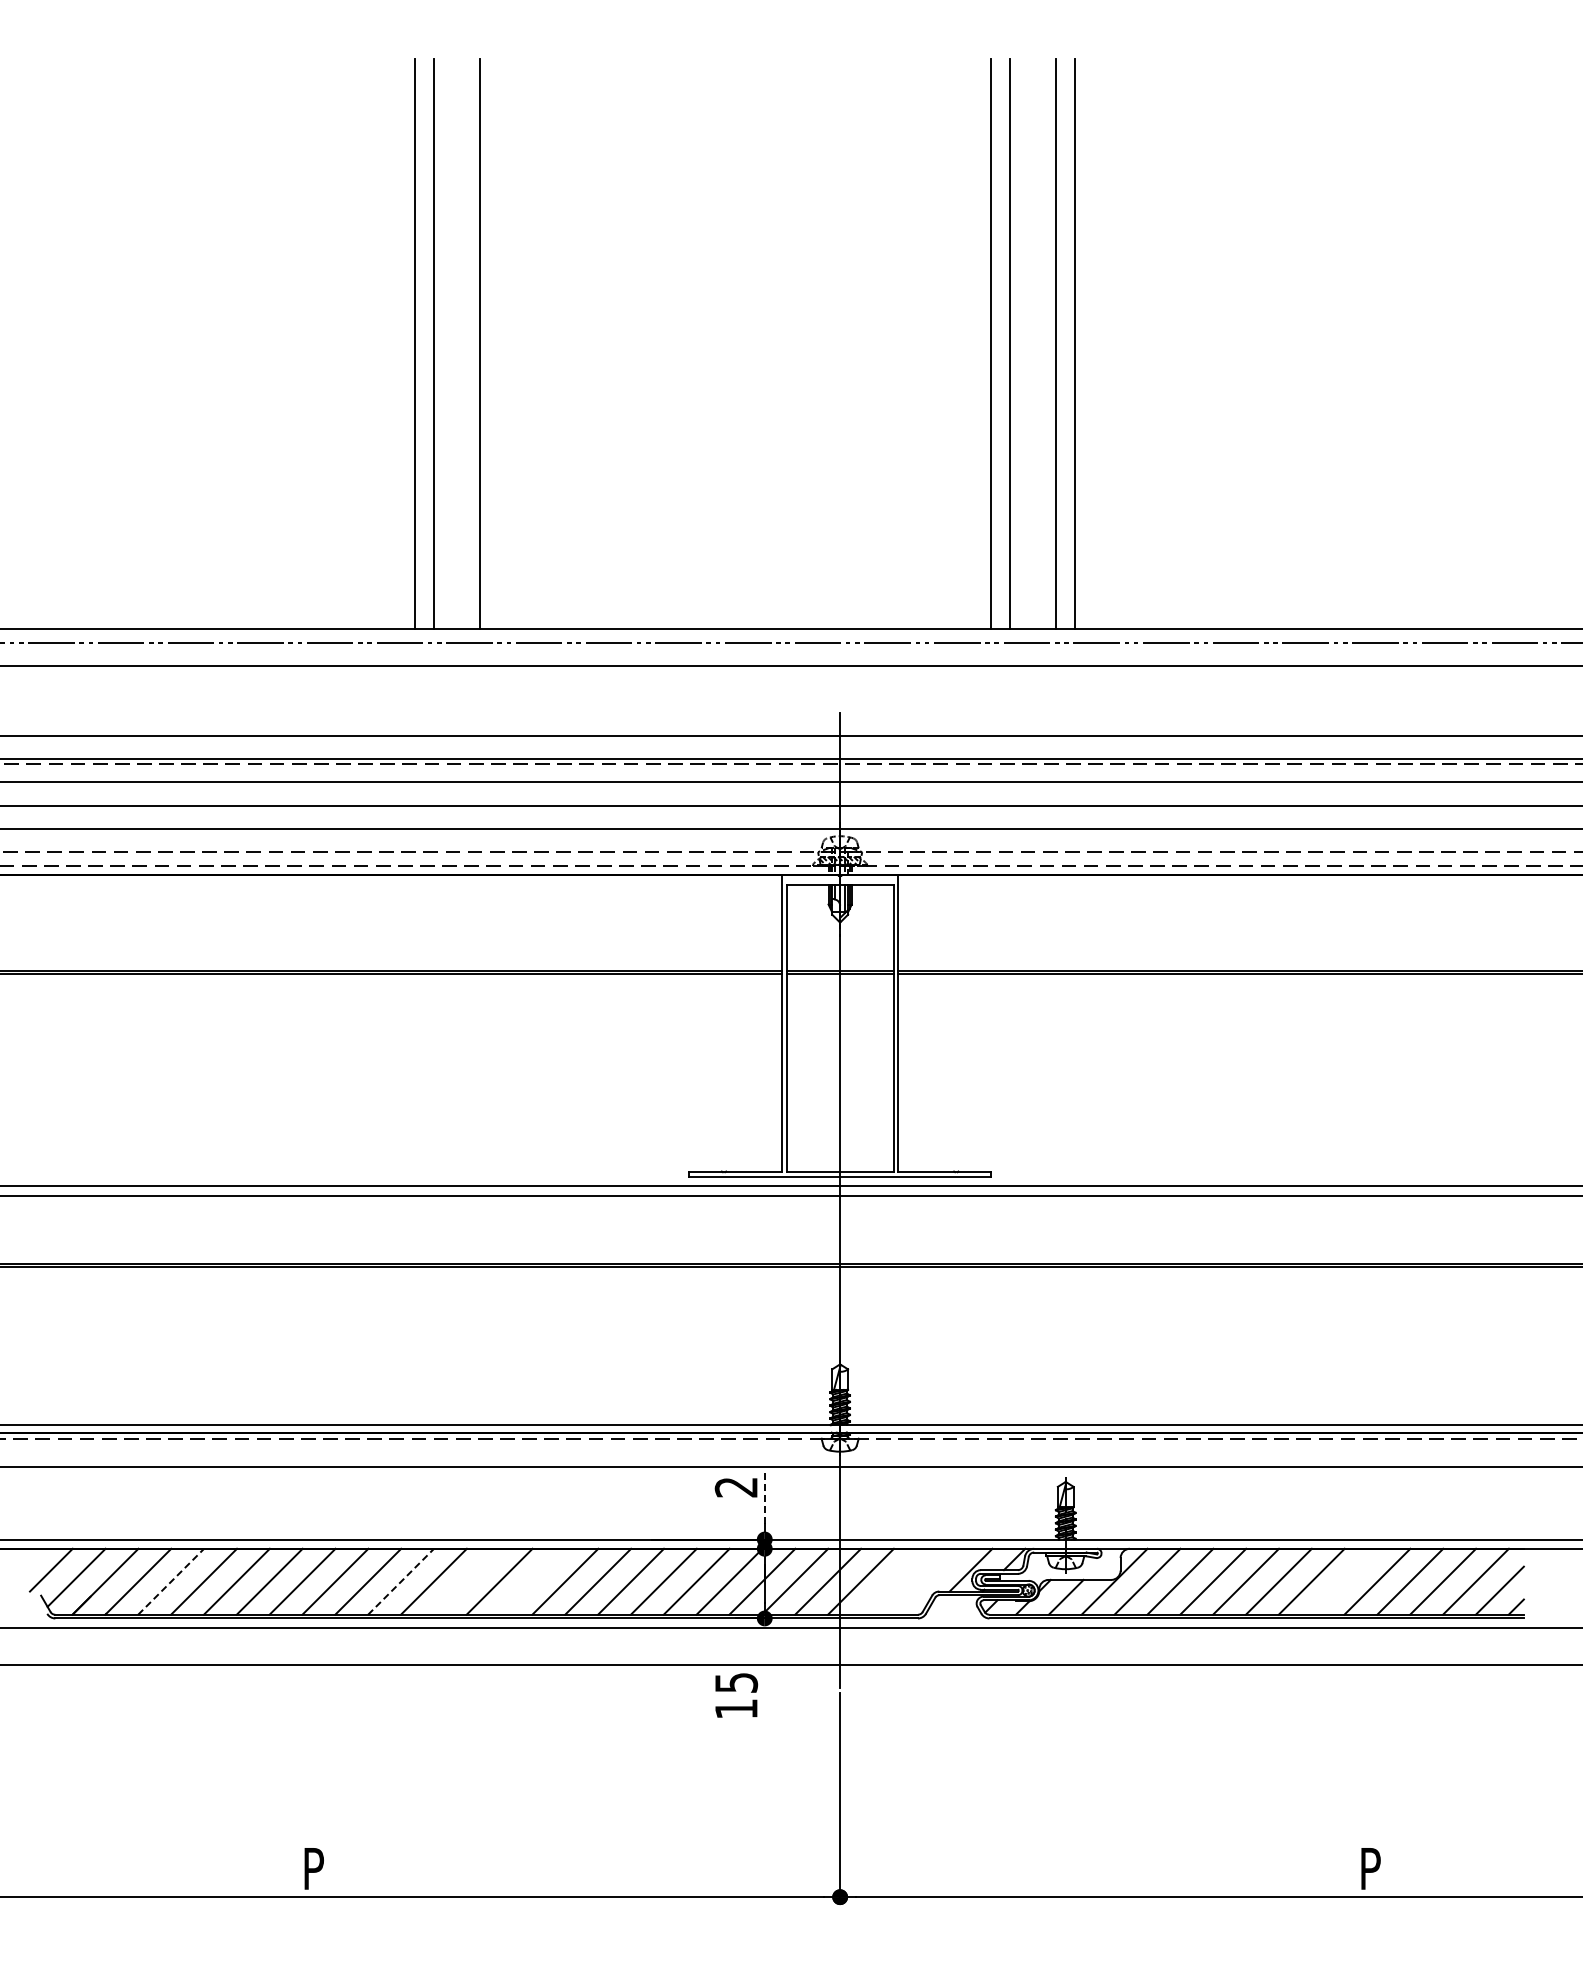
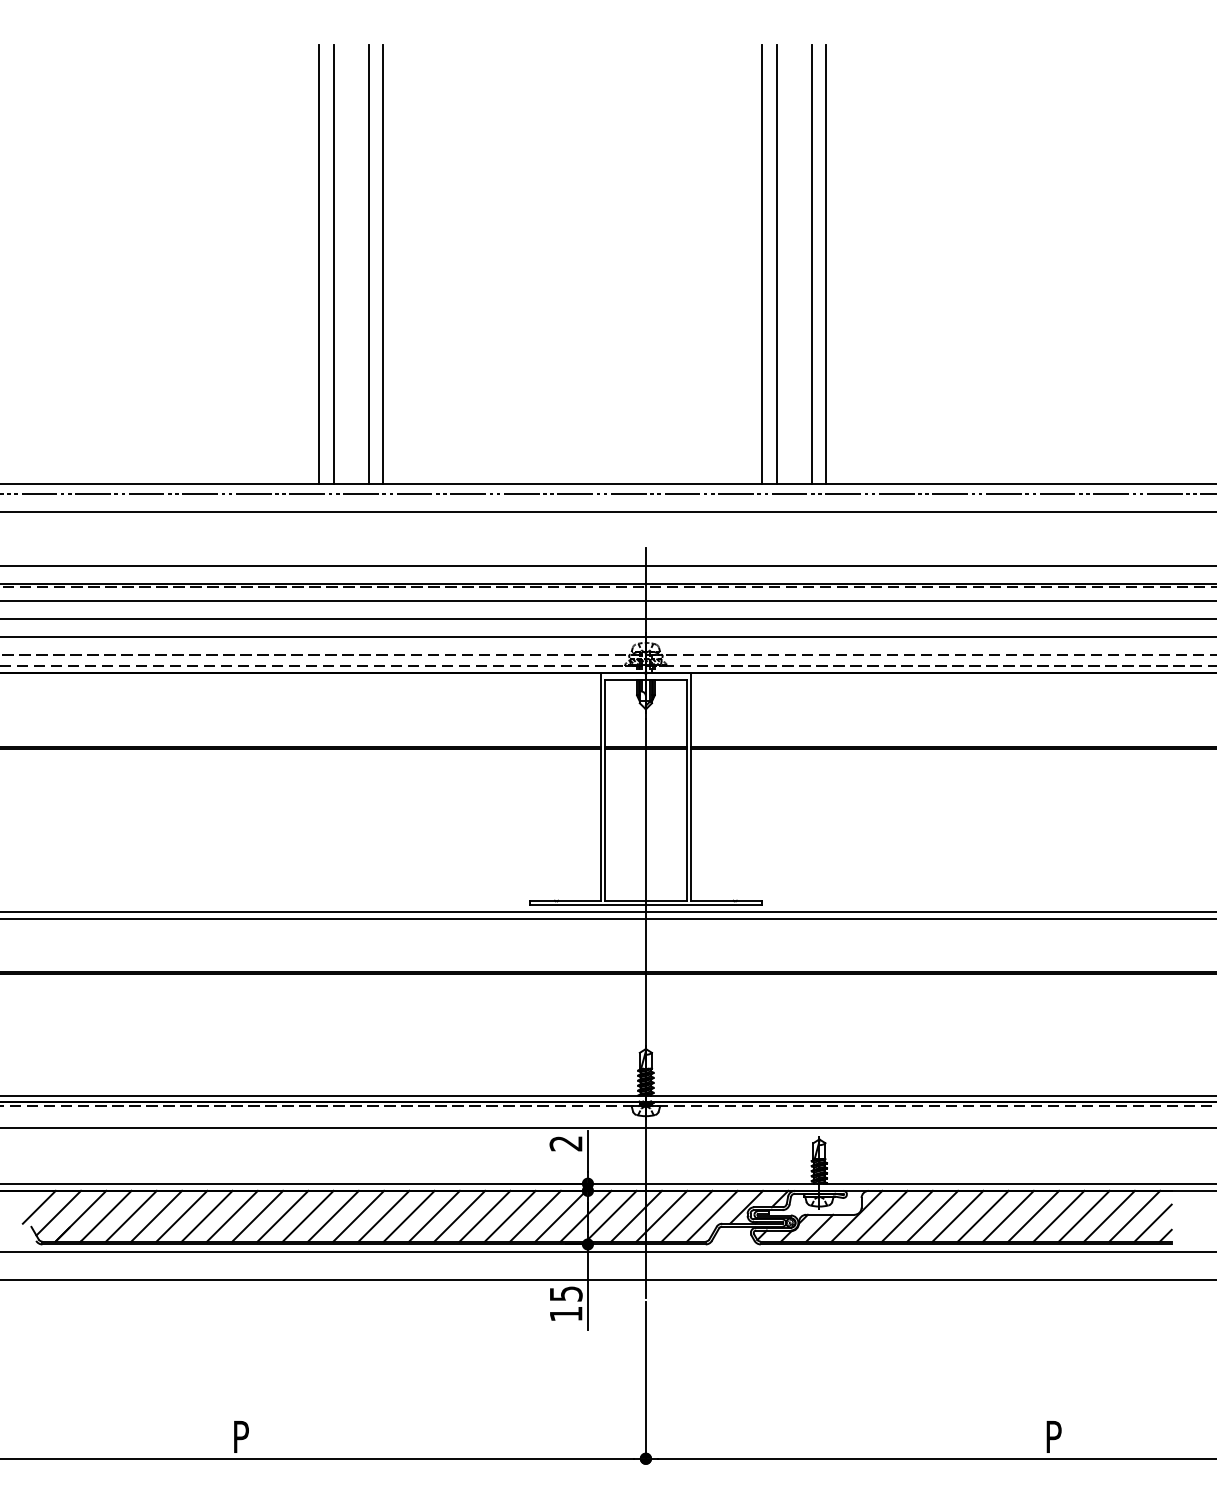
line: (498, 343) -> (383, 263), added
line: (764, 1496) -> (587, 1150), dashed -> solid
line: (171, 1581) -> (131, 1216), dashed -> solid
line: (401, 1581) -> (308, 1216), dashed -> solid
line: (466, 1581) -> (358, 1216), added
line: (532, 1581) -> (409, 1216), added
line: (893, 1581) -> (686, 1216), added
line: (926, 1581) -> (712, 1216), added
line: (1344, 1581) -> (1033, 1216), added
line: (764, 1673) -> (587, 1286), added

